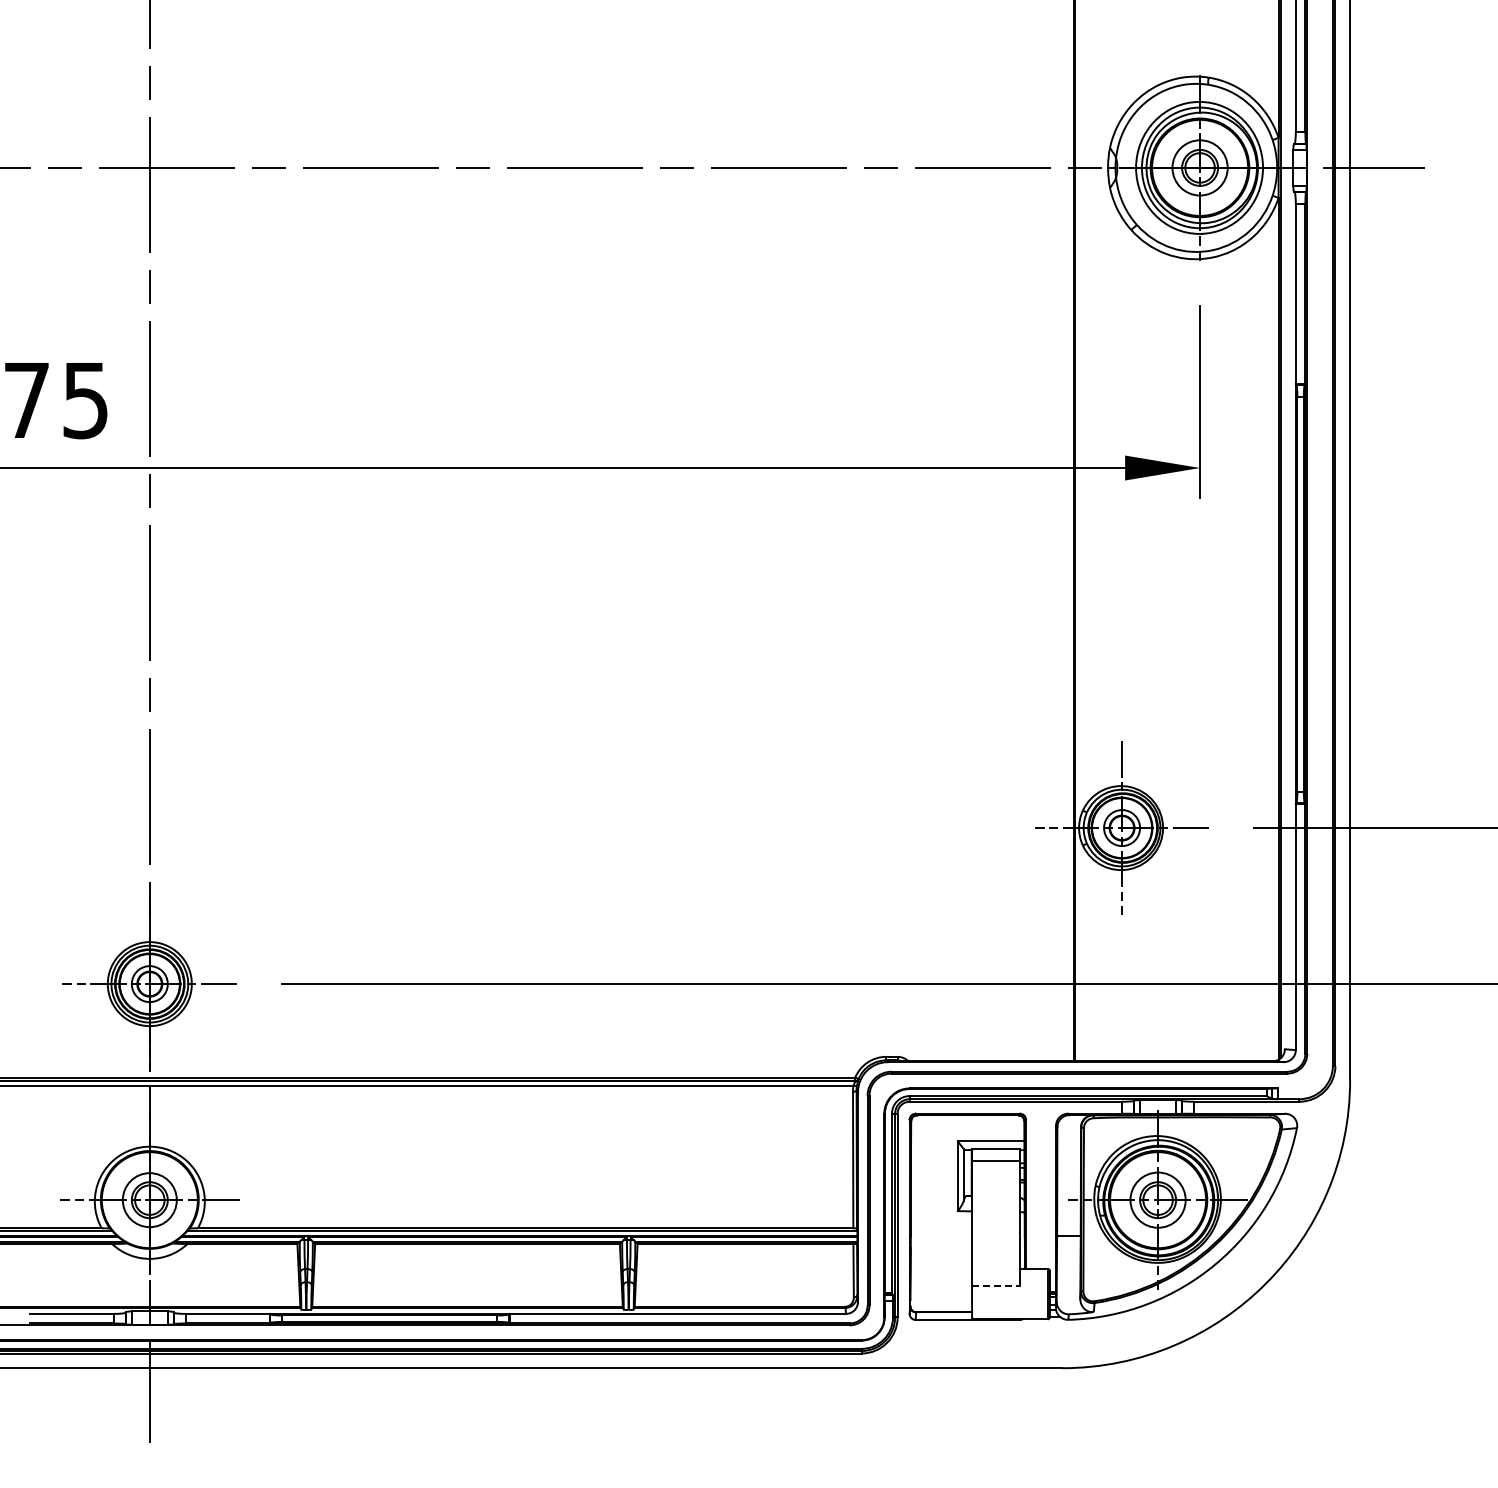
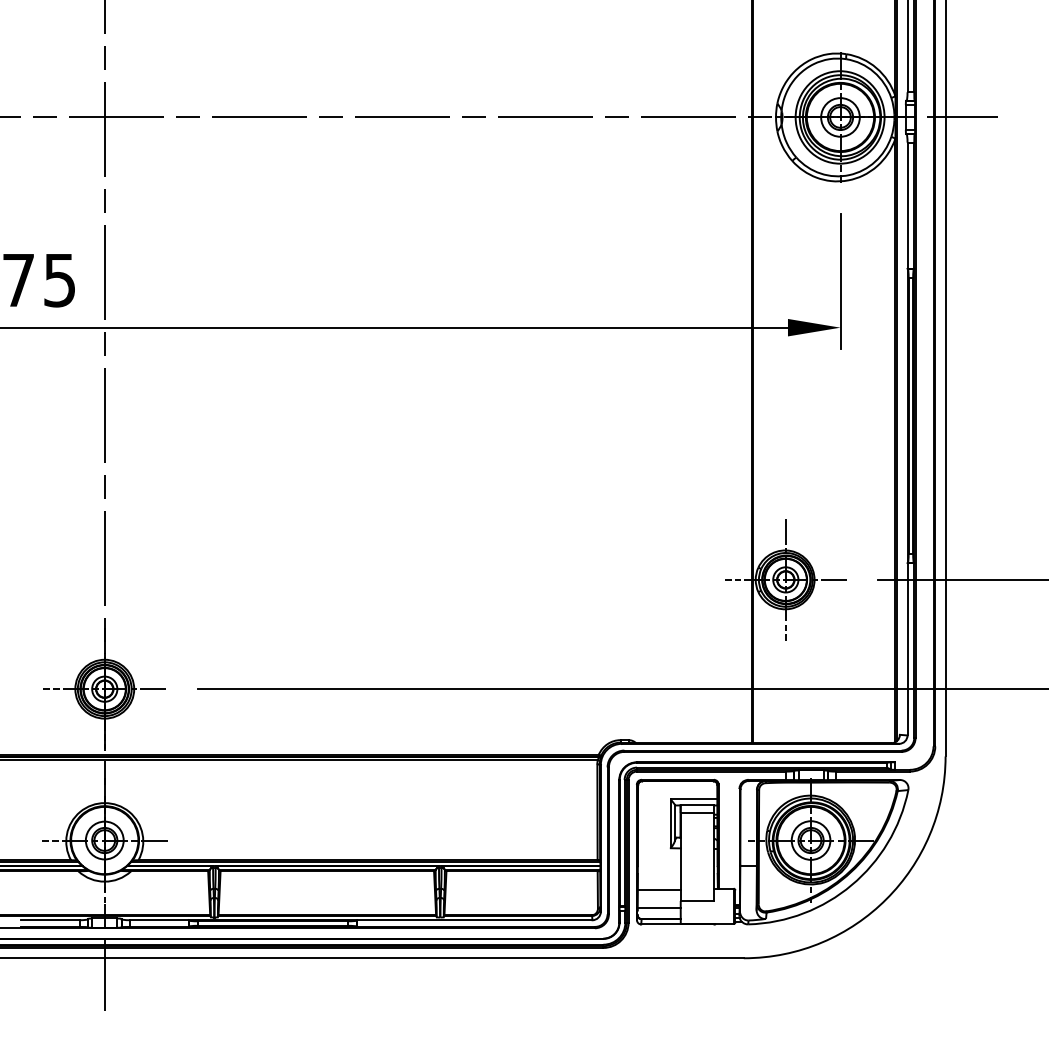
line: (941, 1271) -> (659, 890), added
line: (996, 1286) -> (697, 901), dashed -> solid
line: (941, 1296) -> (659, 908), added

